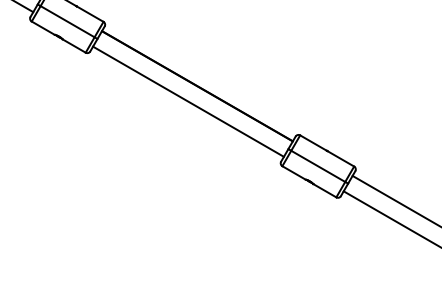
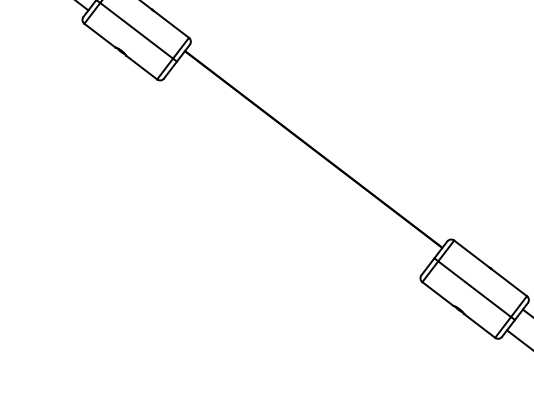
line: (188, 101) -> (297, 170), removed

